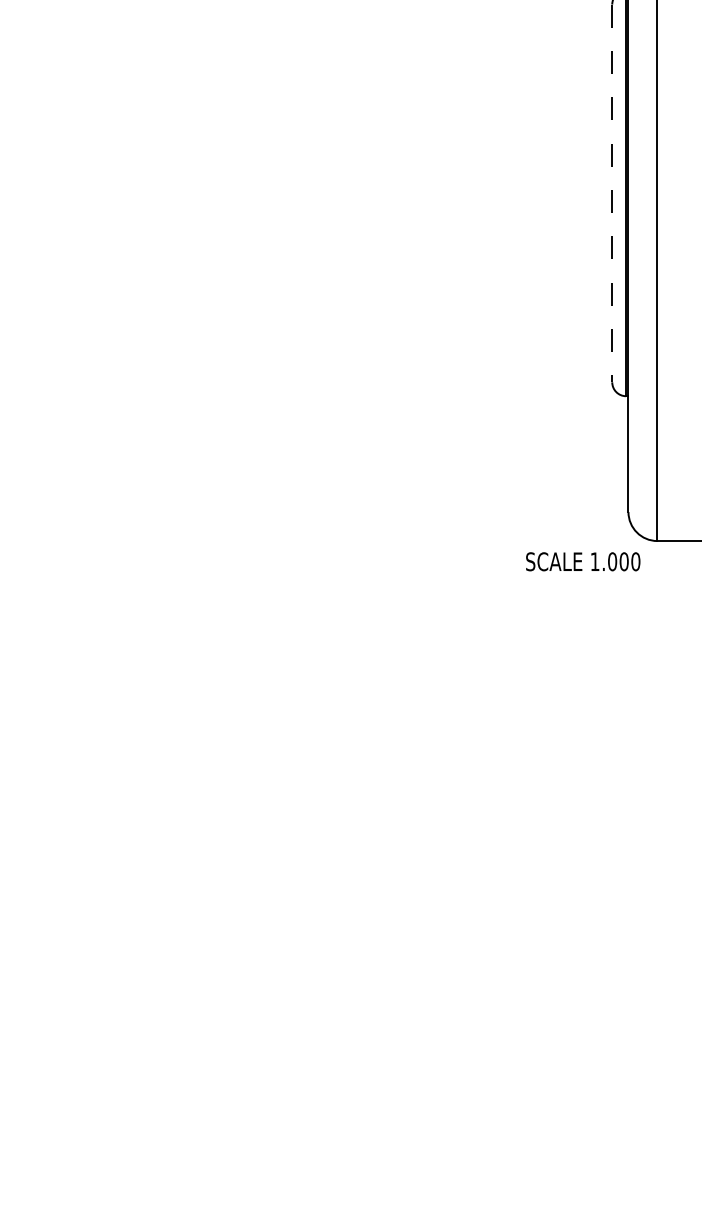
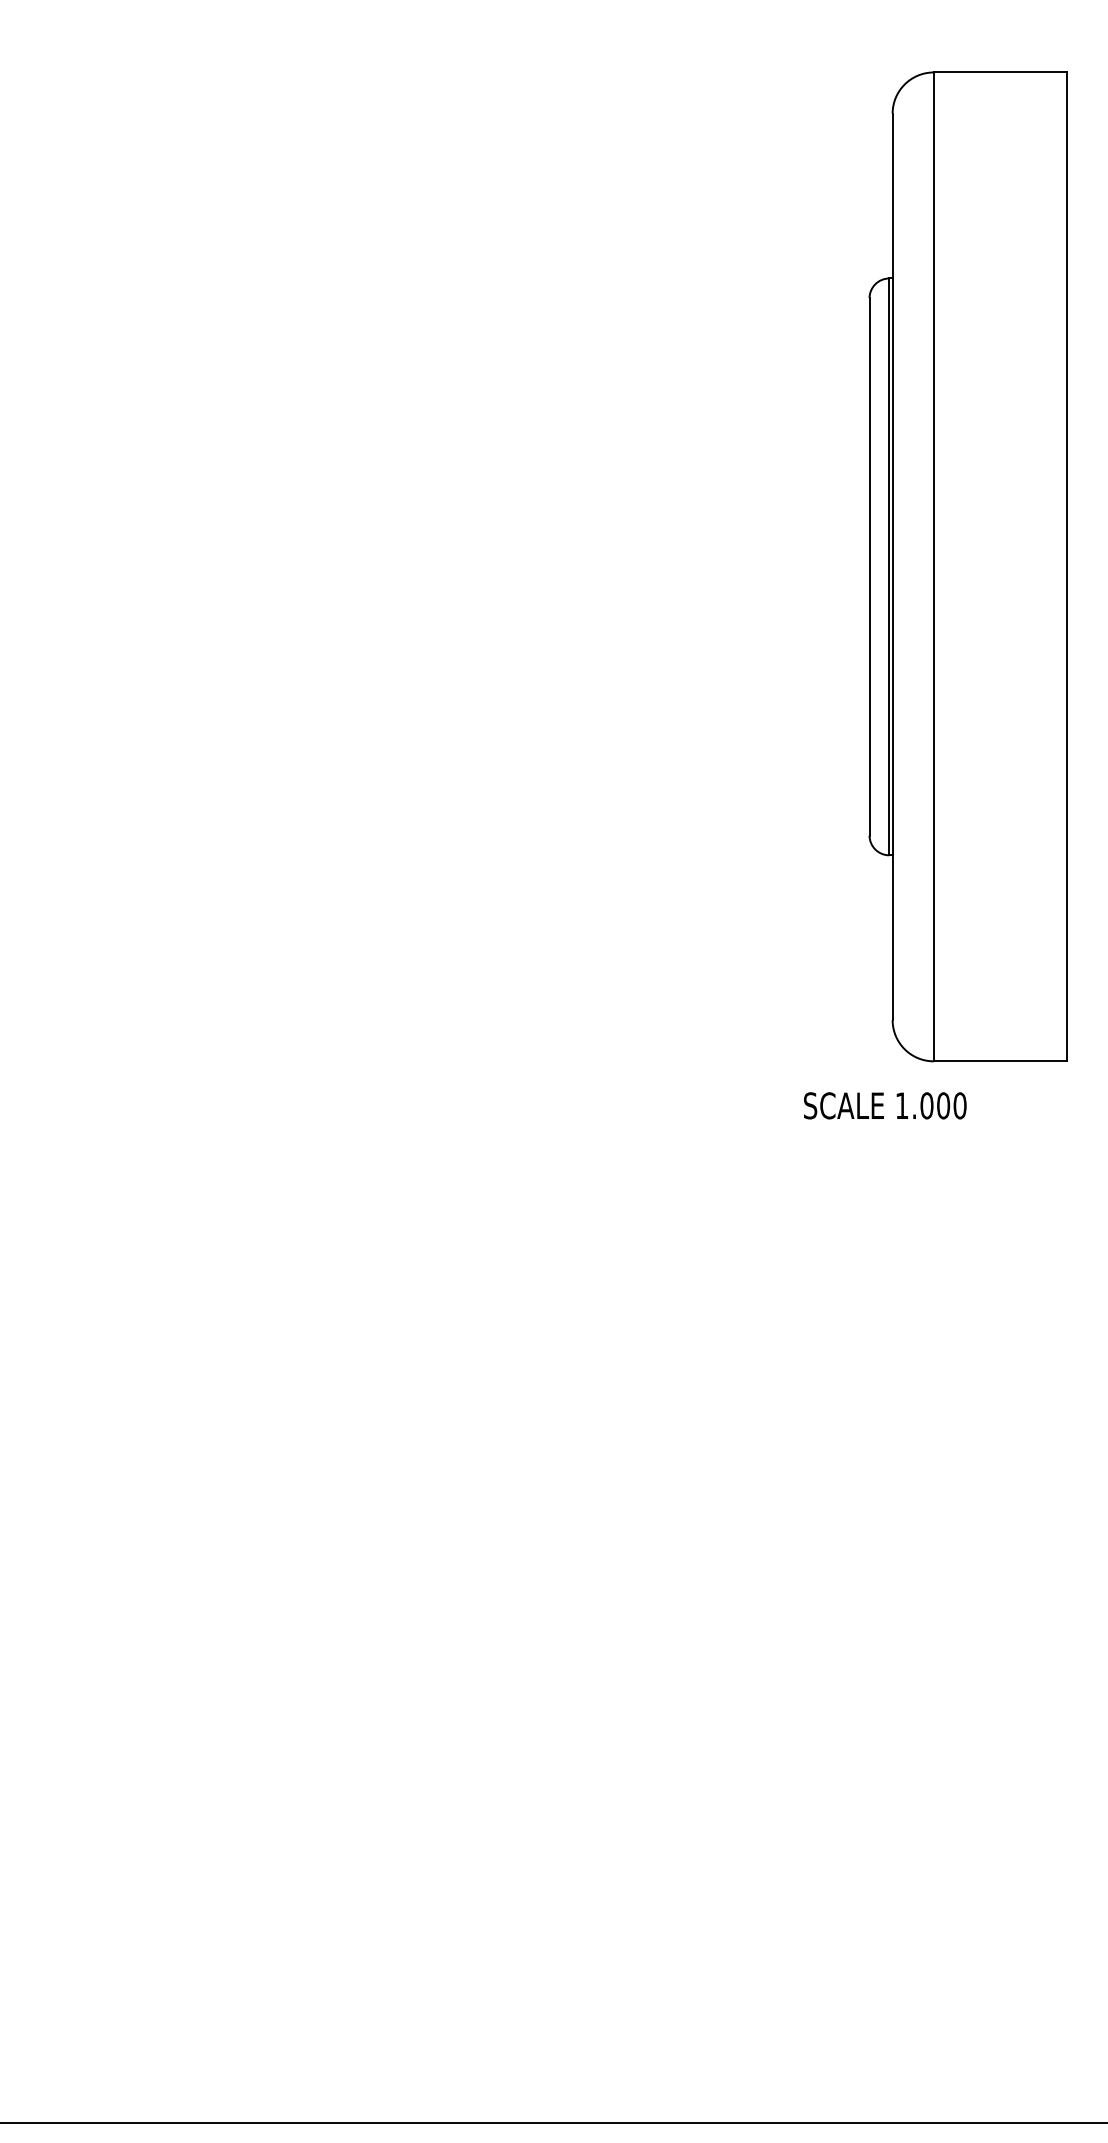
line: (612, 193) -> (869, 566), dashed -> solid
text: (583, 561) -> (885, 1105), moved

